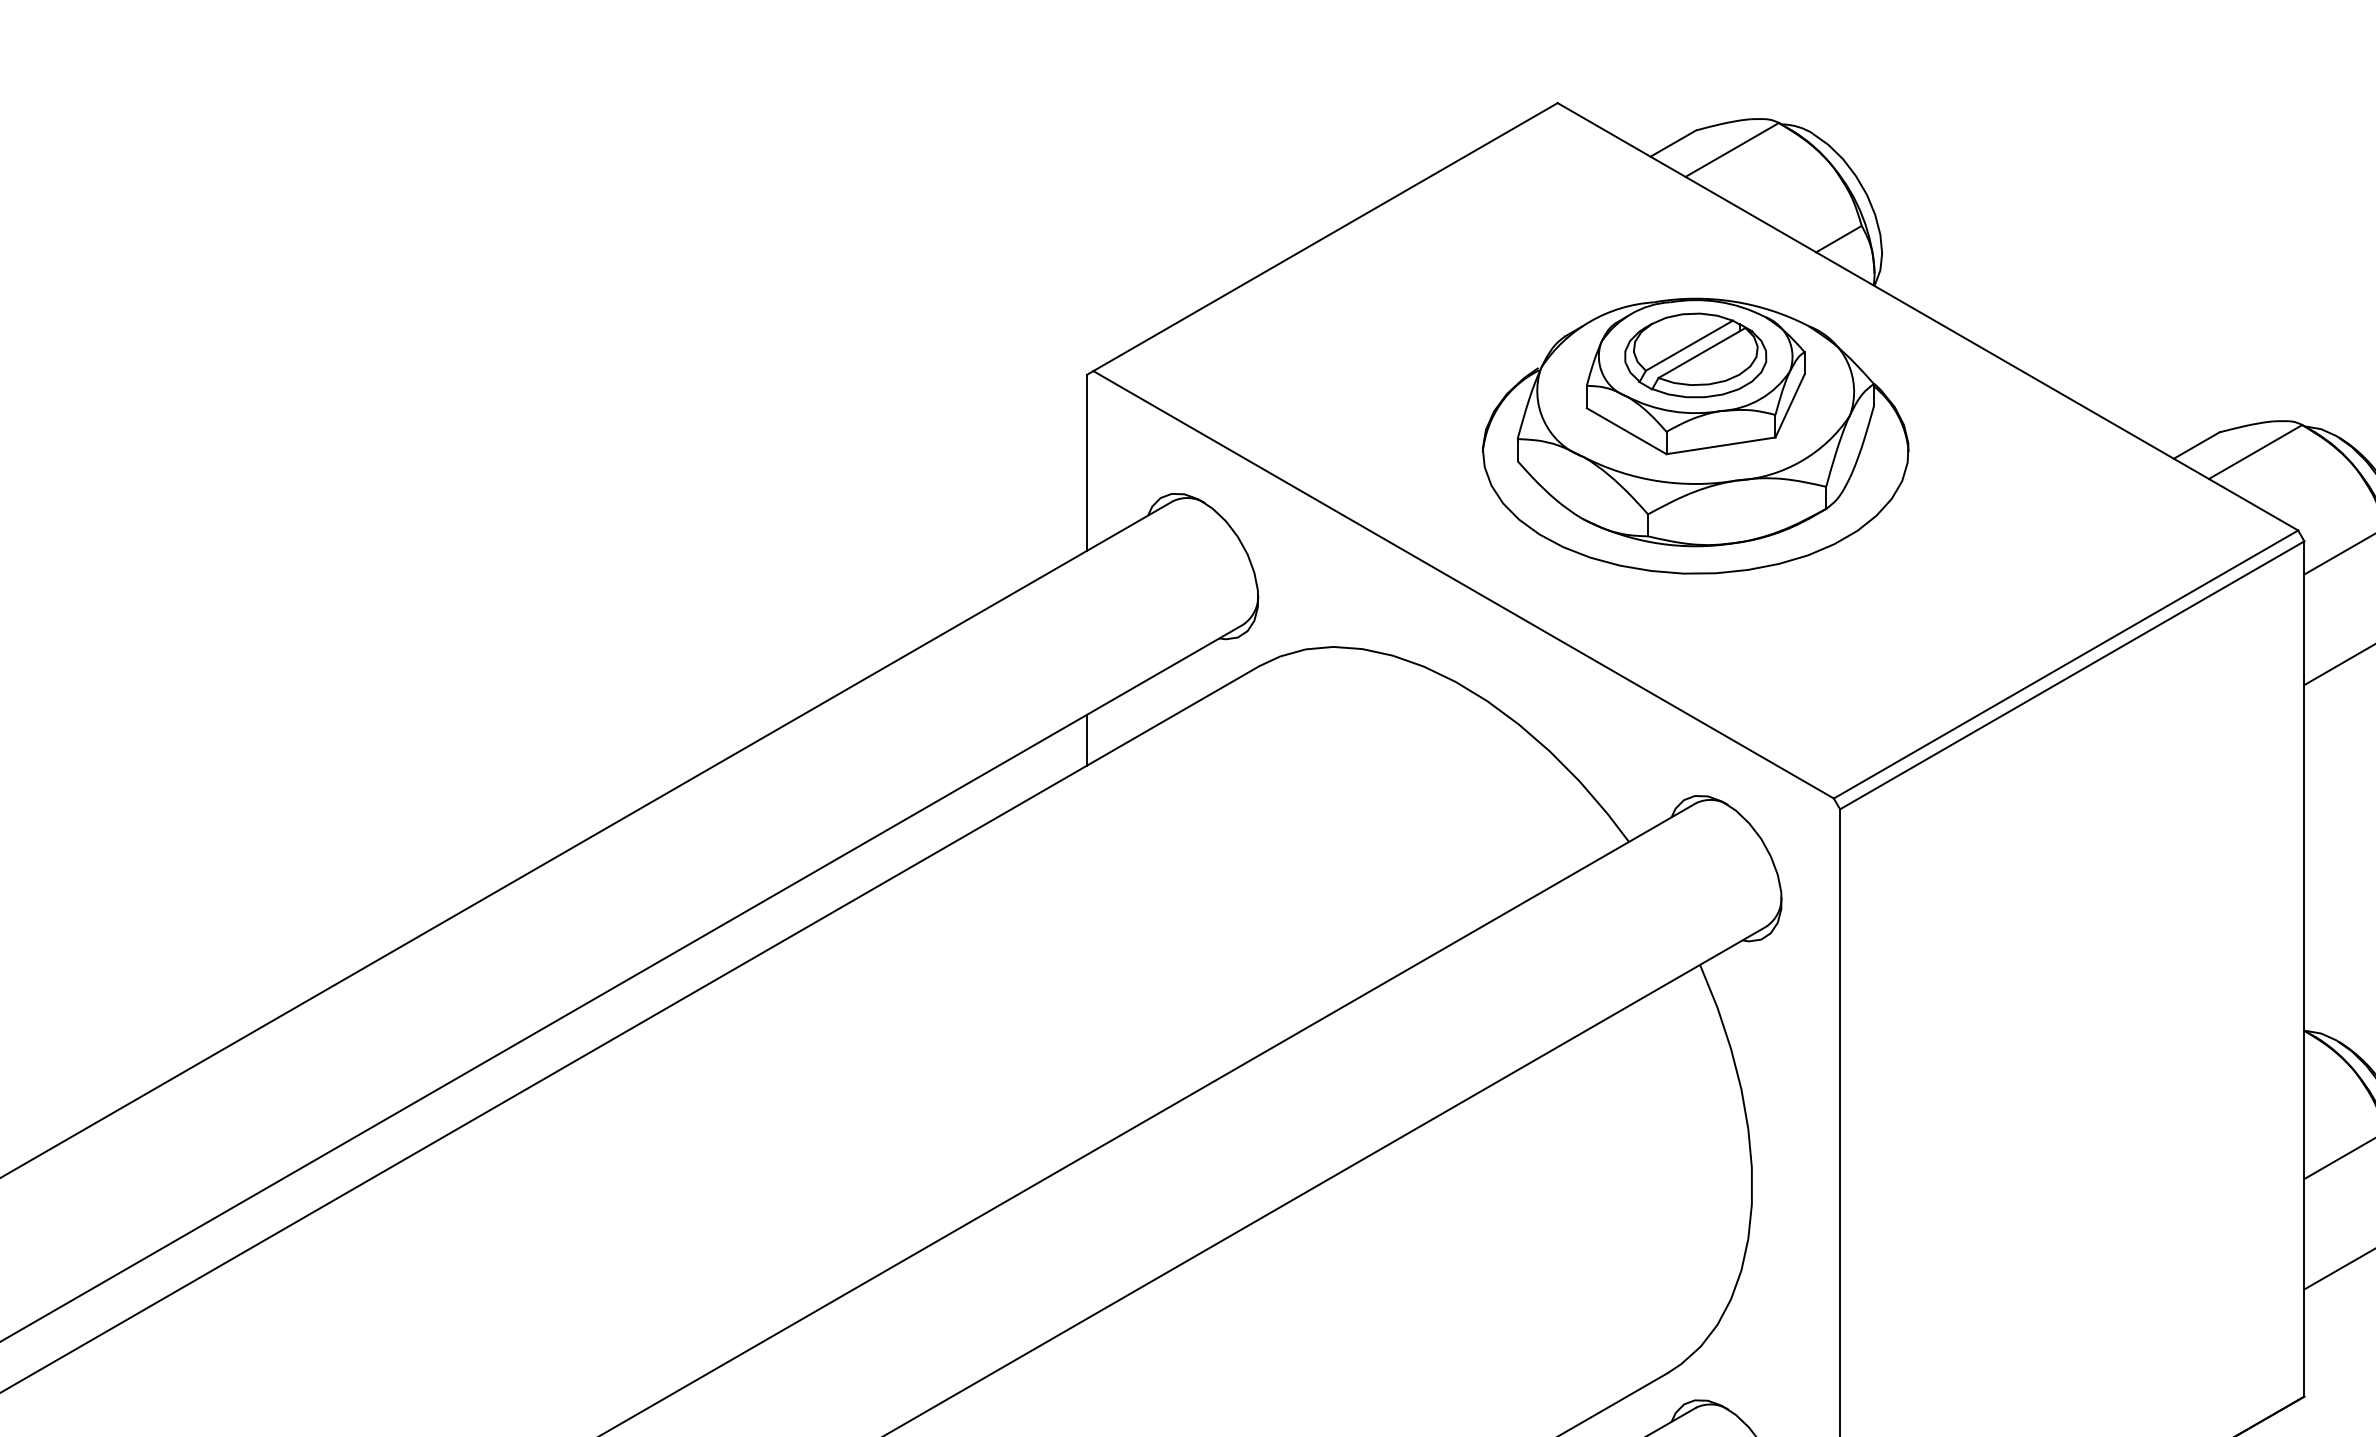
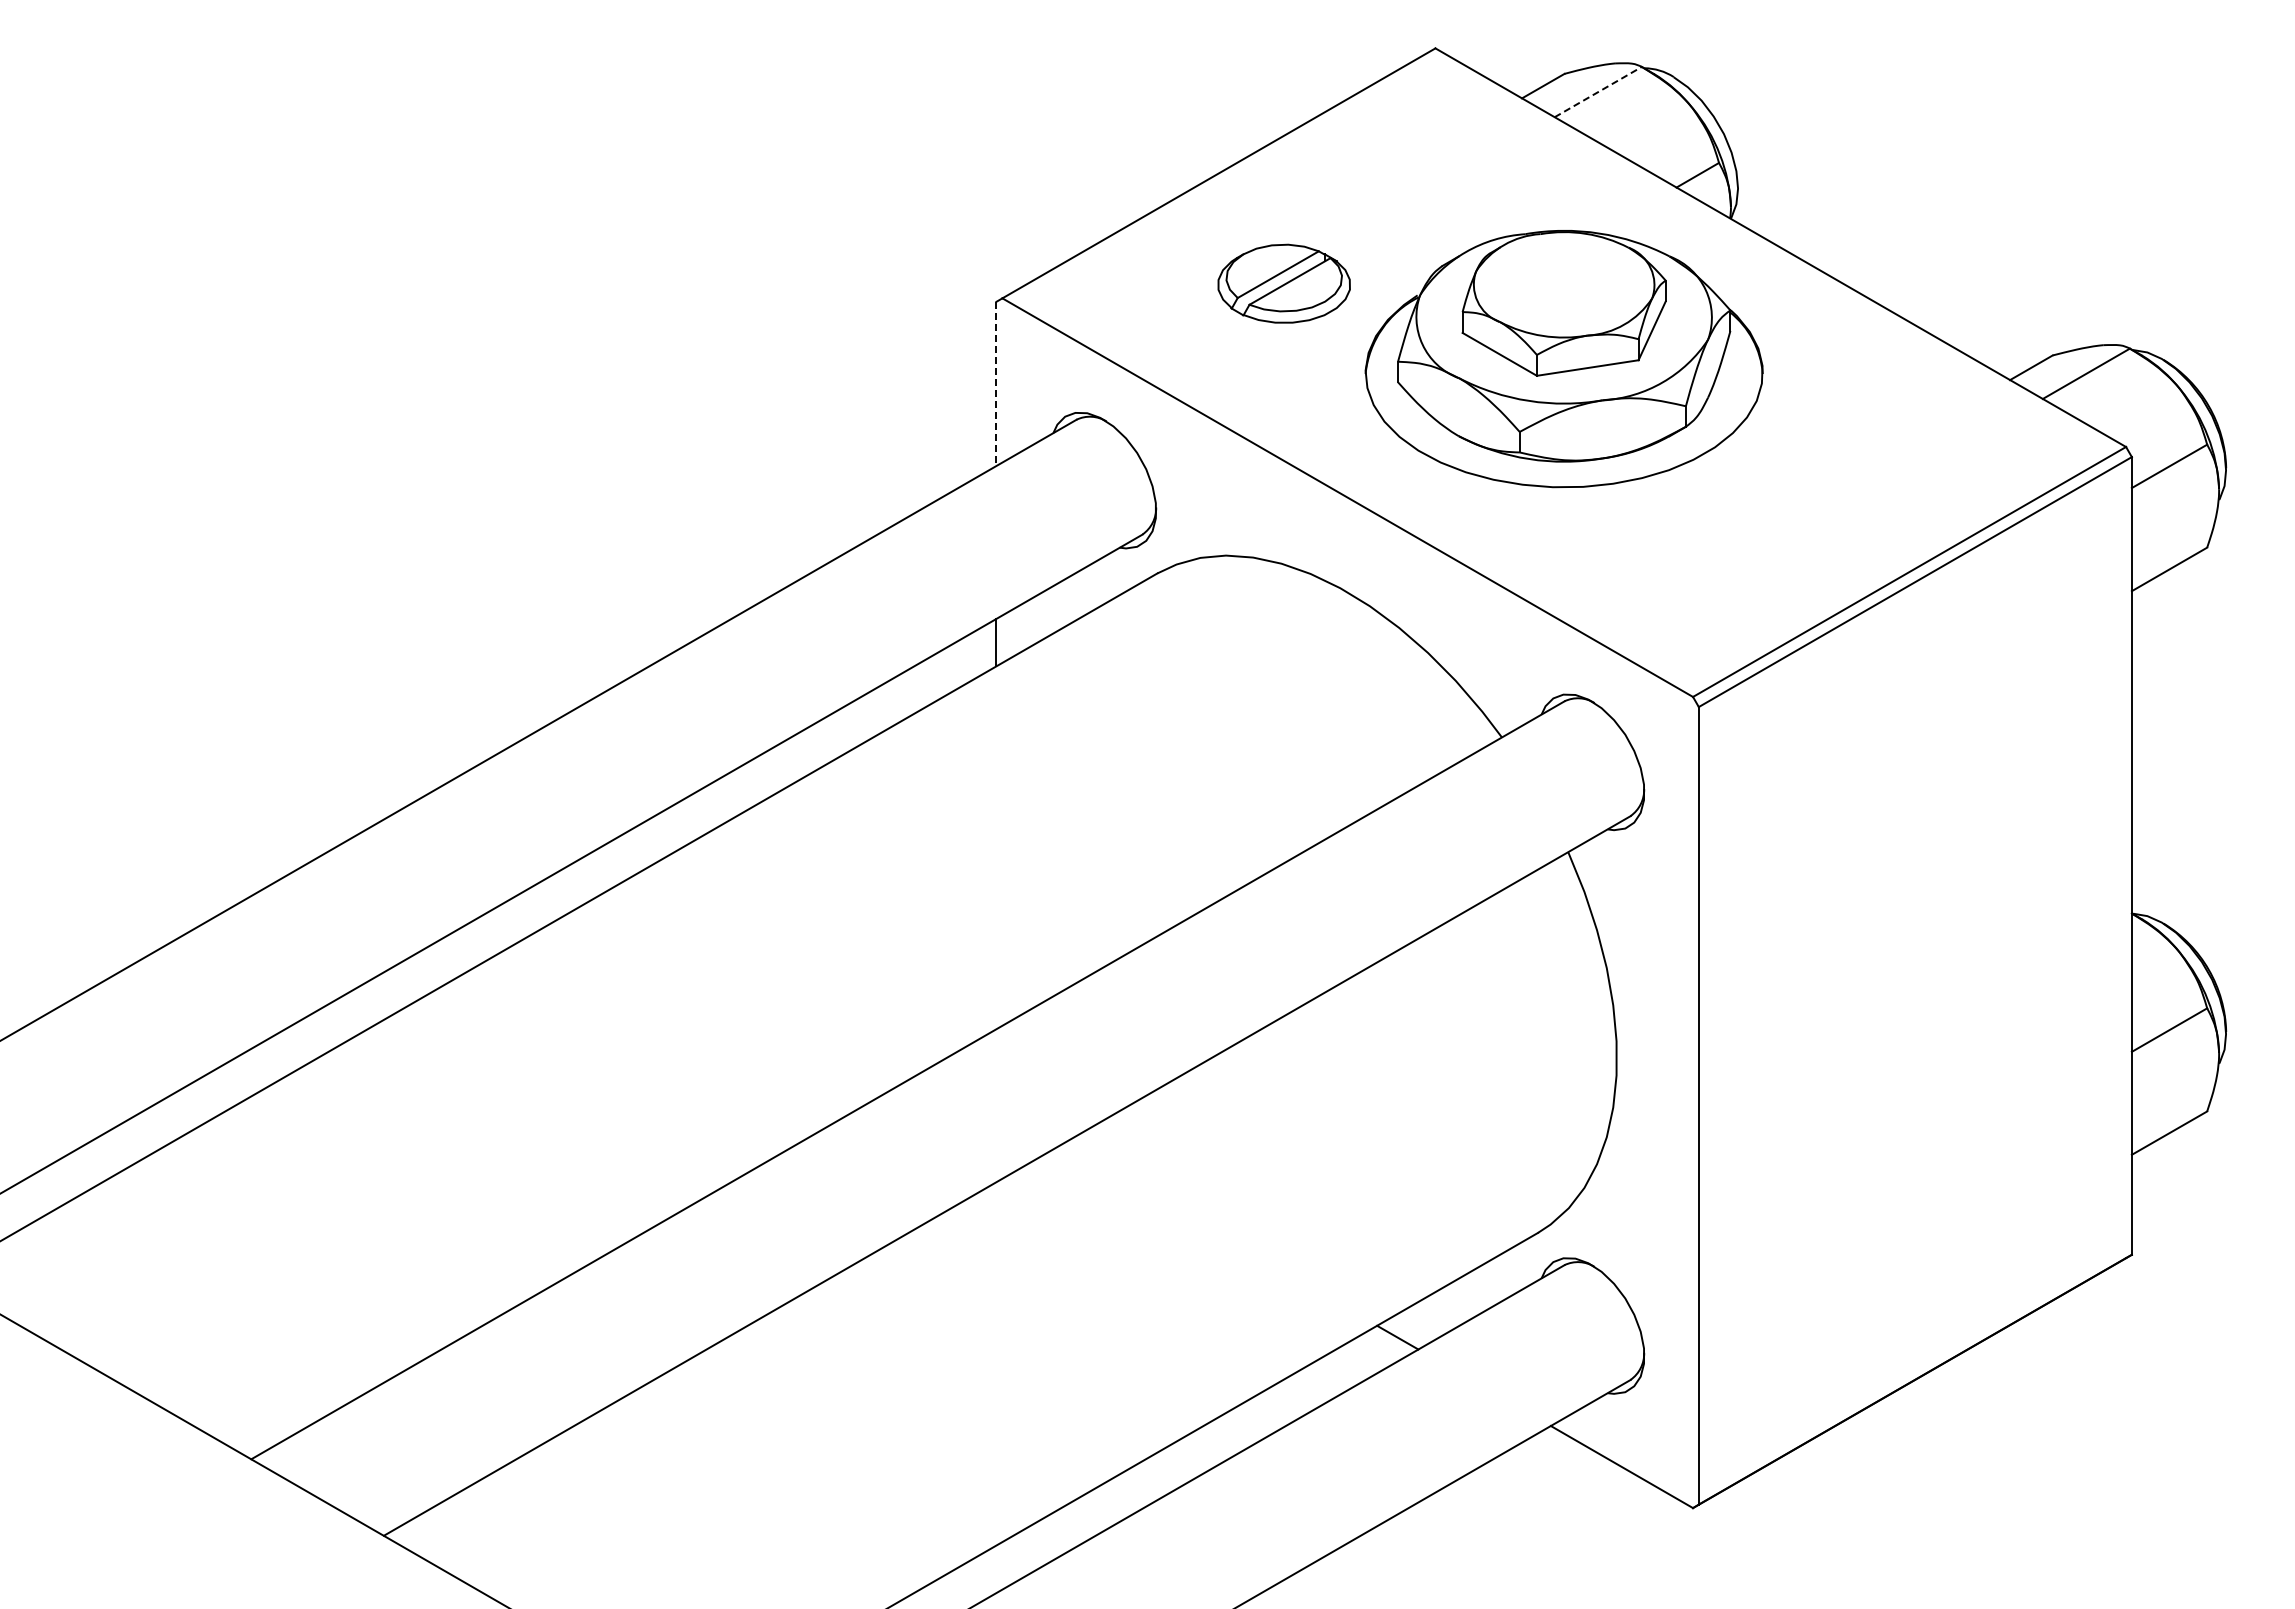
line: (1732, 149) -> (1598, 91), solid -> dashed
part: (1694, 355) -> (1283, 283), moved
line: (1087, 463) -> (996, 384), solid -> dashed

